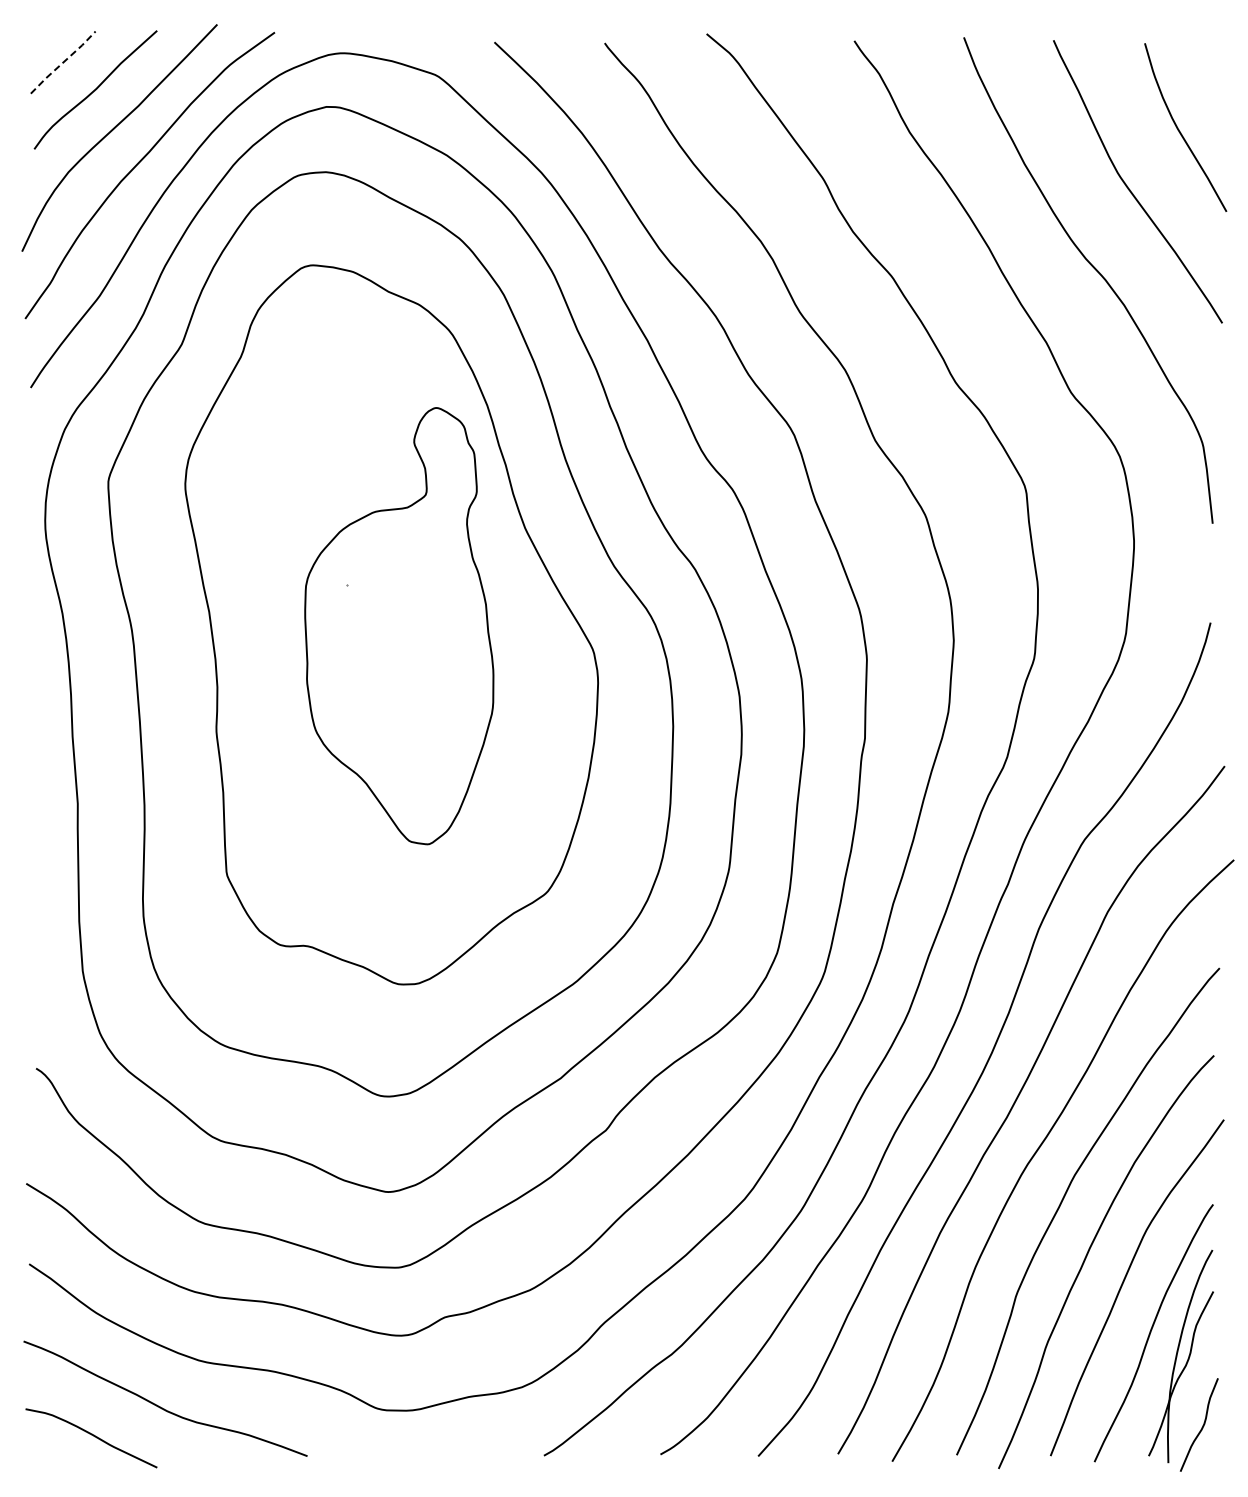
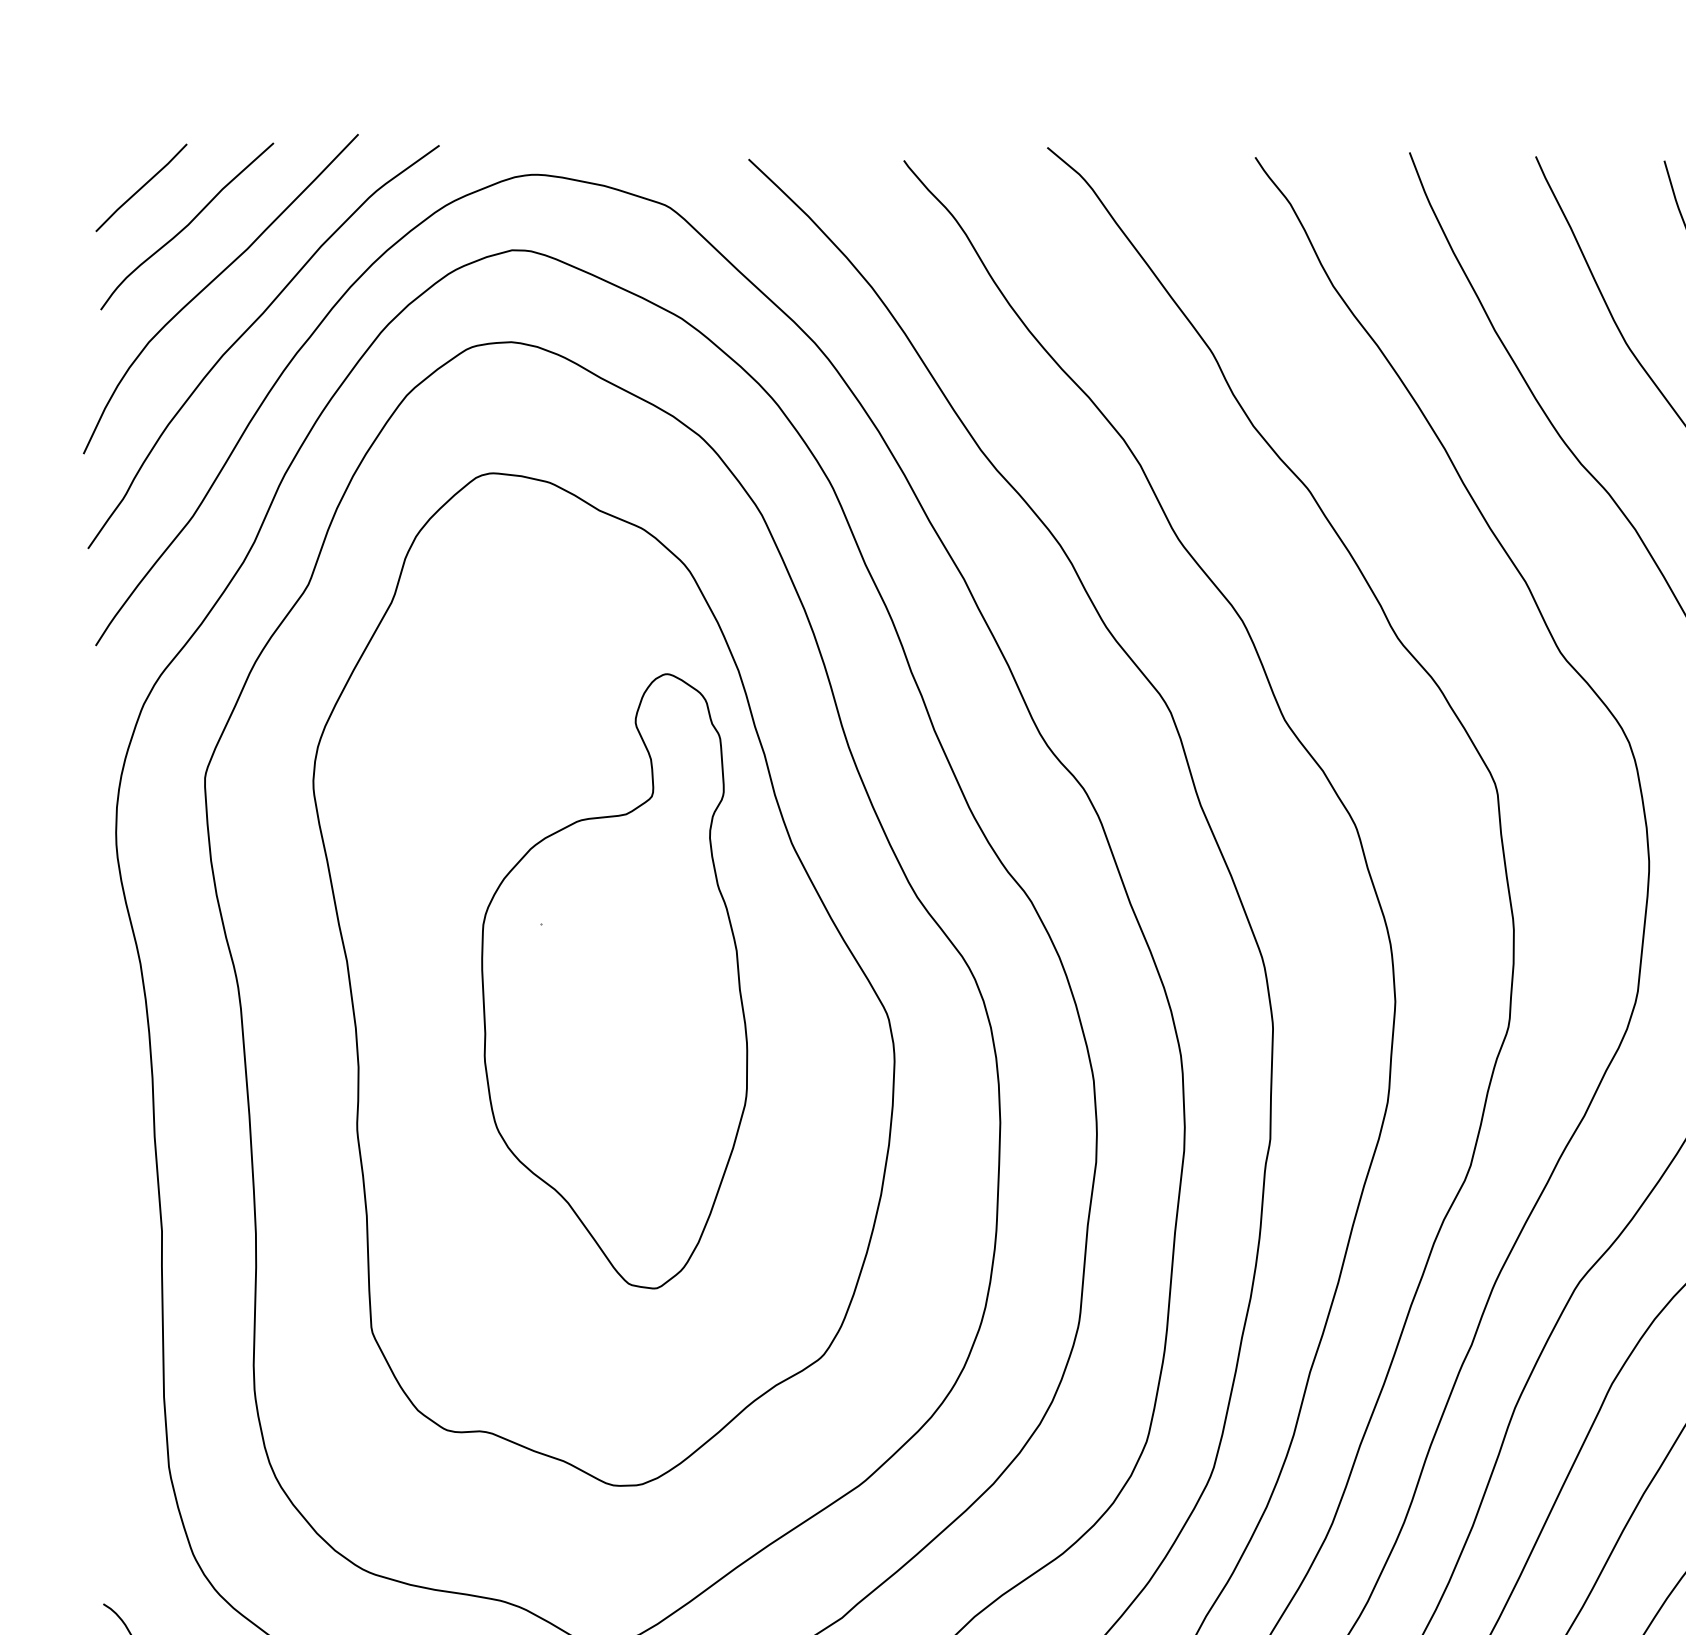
line: (63, 62) -> (141, 187), dashed -> solid

